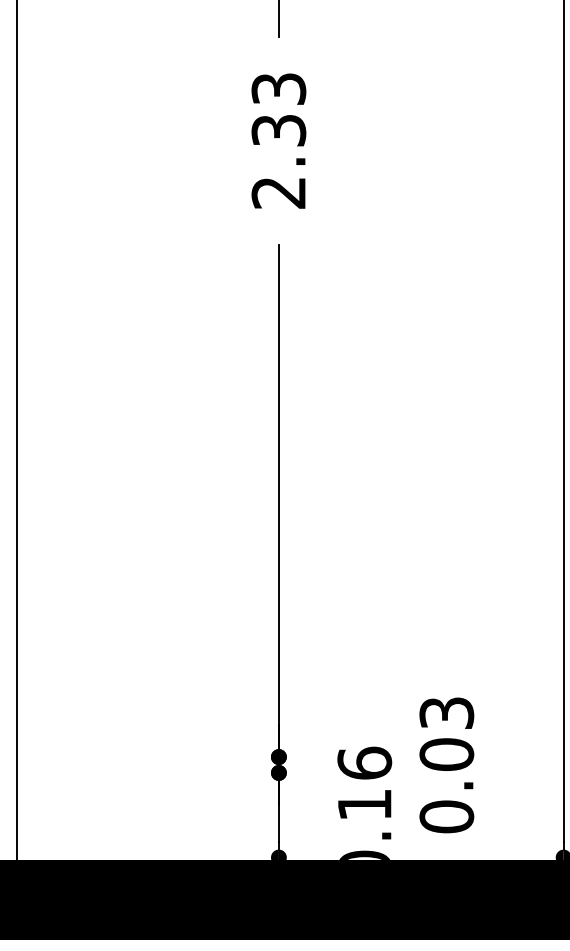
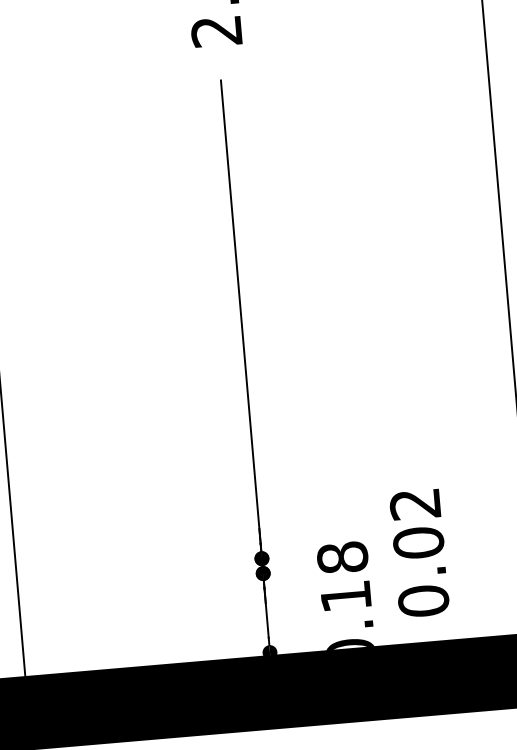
text: (446, 713) -> (415, 504), 0.03 -> 0.02
text: (364, 762) -> (342, 556), 0.16 -> 0.18

